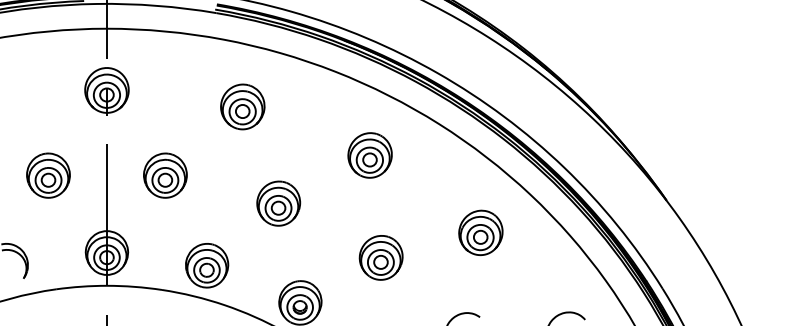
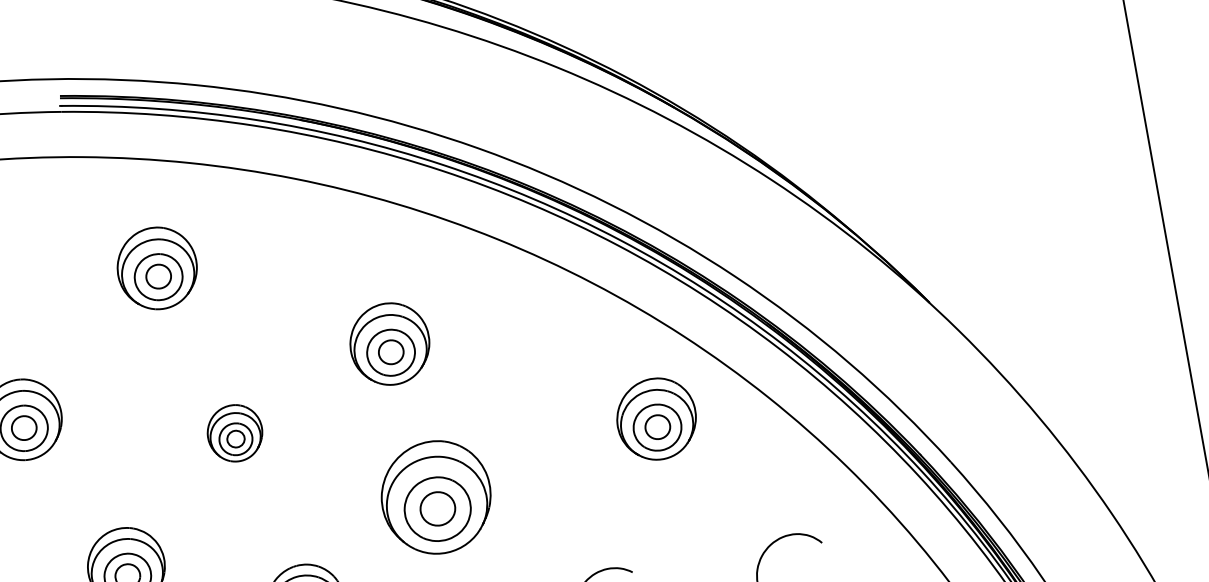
part: (242, 106) -> (156, 267), moved
part: (369, 155) -> (388, 344), moved
part: (278, 203) -> (234, 433), size x0.7
part: (480, 232) -> (655, 418), moved
part: (380, 257) -> (434, 497), size x1.4

